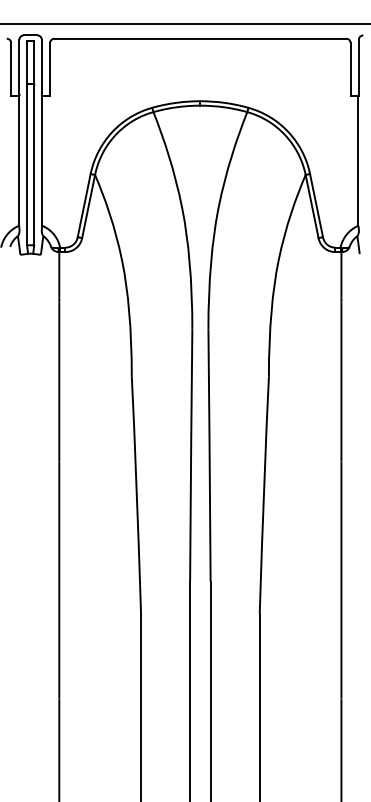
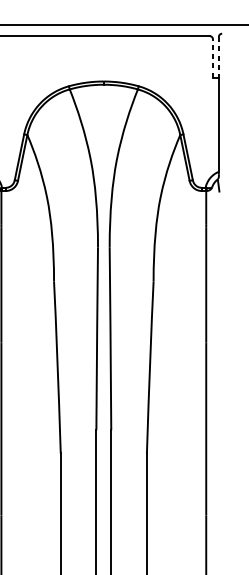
line: (358, 66) -> (218, 56), solid -> dashed
line: (350, 69) -> (212, 58), solid -> dashed

